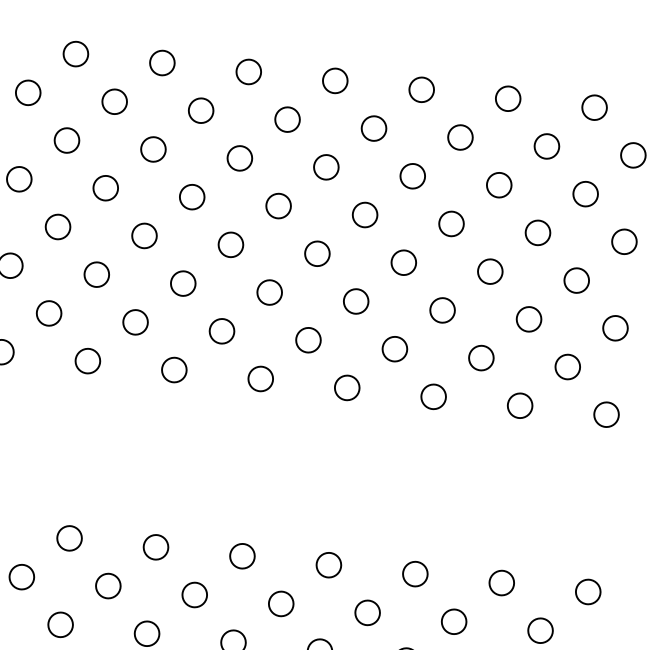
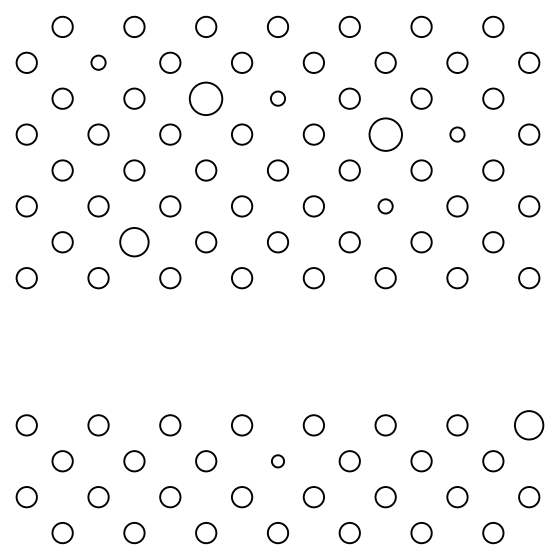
circle: (114, 101) -> (98, 62), size x0.7
circle: (240, 158) -> (206, 98), size x1.6
circle: (325, 167) -> (277, 98), size x0.7
circle: (451, 223) -> (385, 134), size x1.6
circle: (538, 232) -> (457, 134), size x0.7
circle: (442, 310) -> (385, 206), size x0.7
circle: (135, 322) -> (134, 242), size x1.4
circle: (588, 592) -> (529, 425), size x1.4
circle: (280, 604) -> (277, 461), size x0.6

